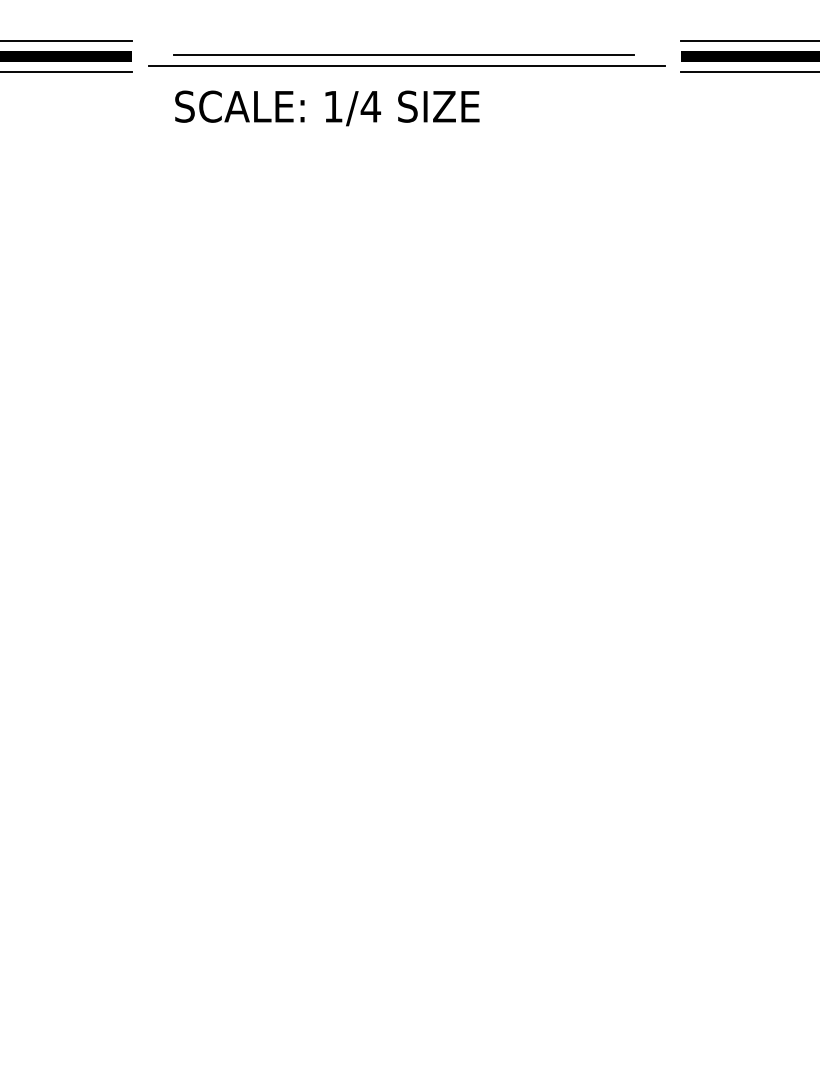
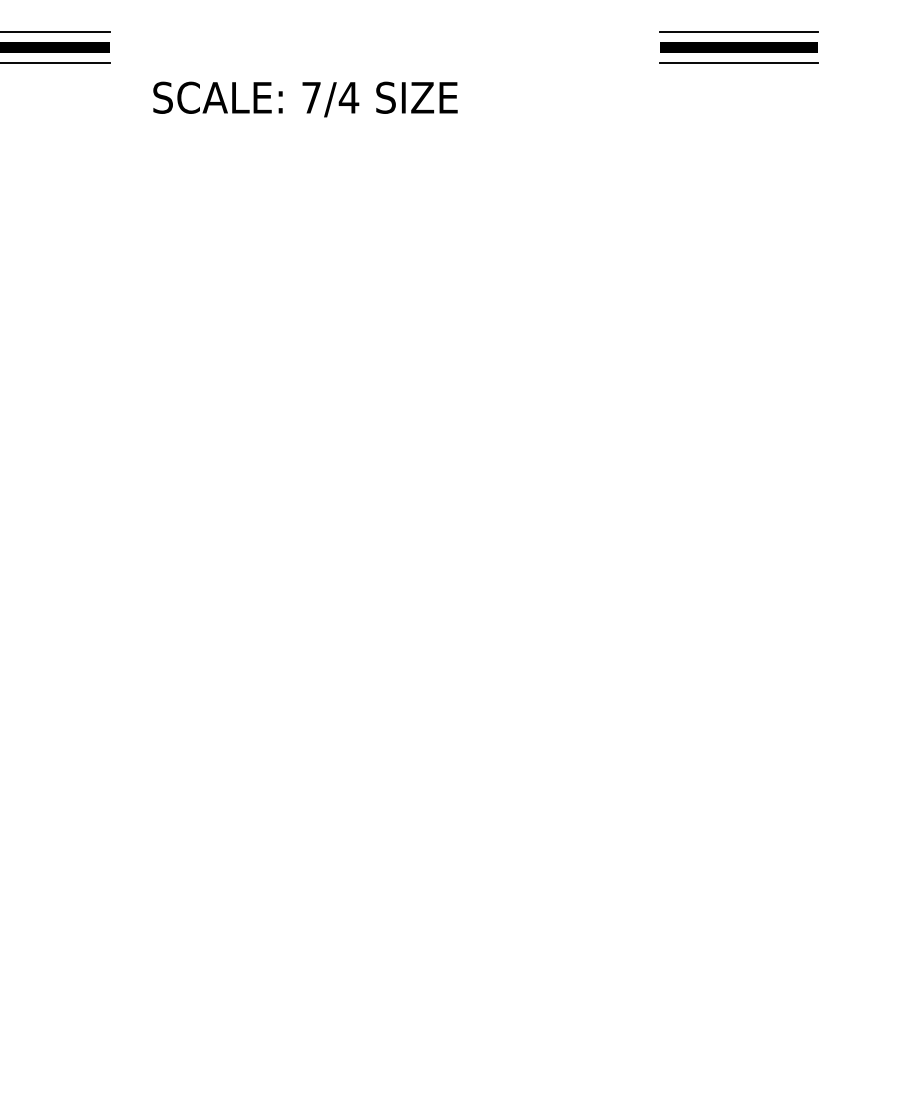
line: (403, 55) -> (381, 46), removed
line: (406, 66) -> (384, 57), removed
text: (333, 106) -> (311, 97), 1/4 -> 7/4

